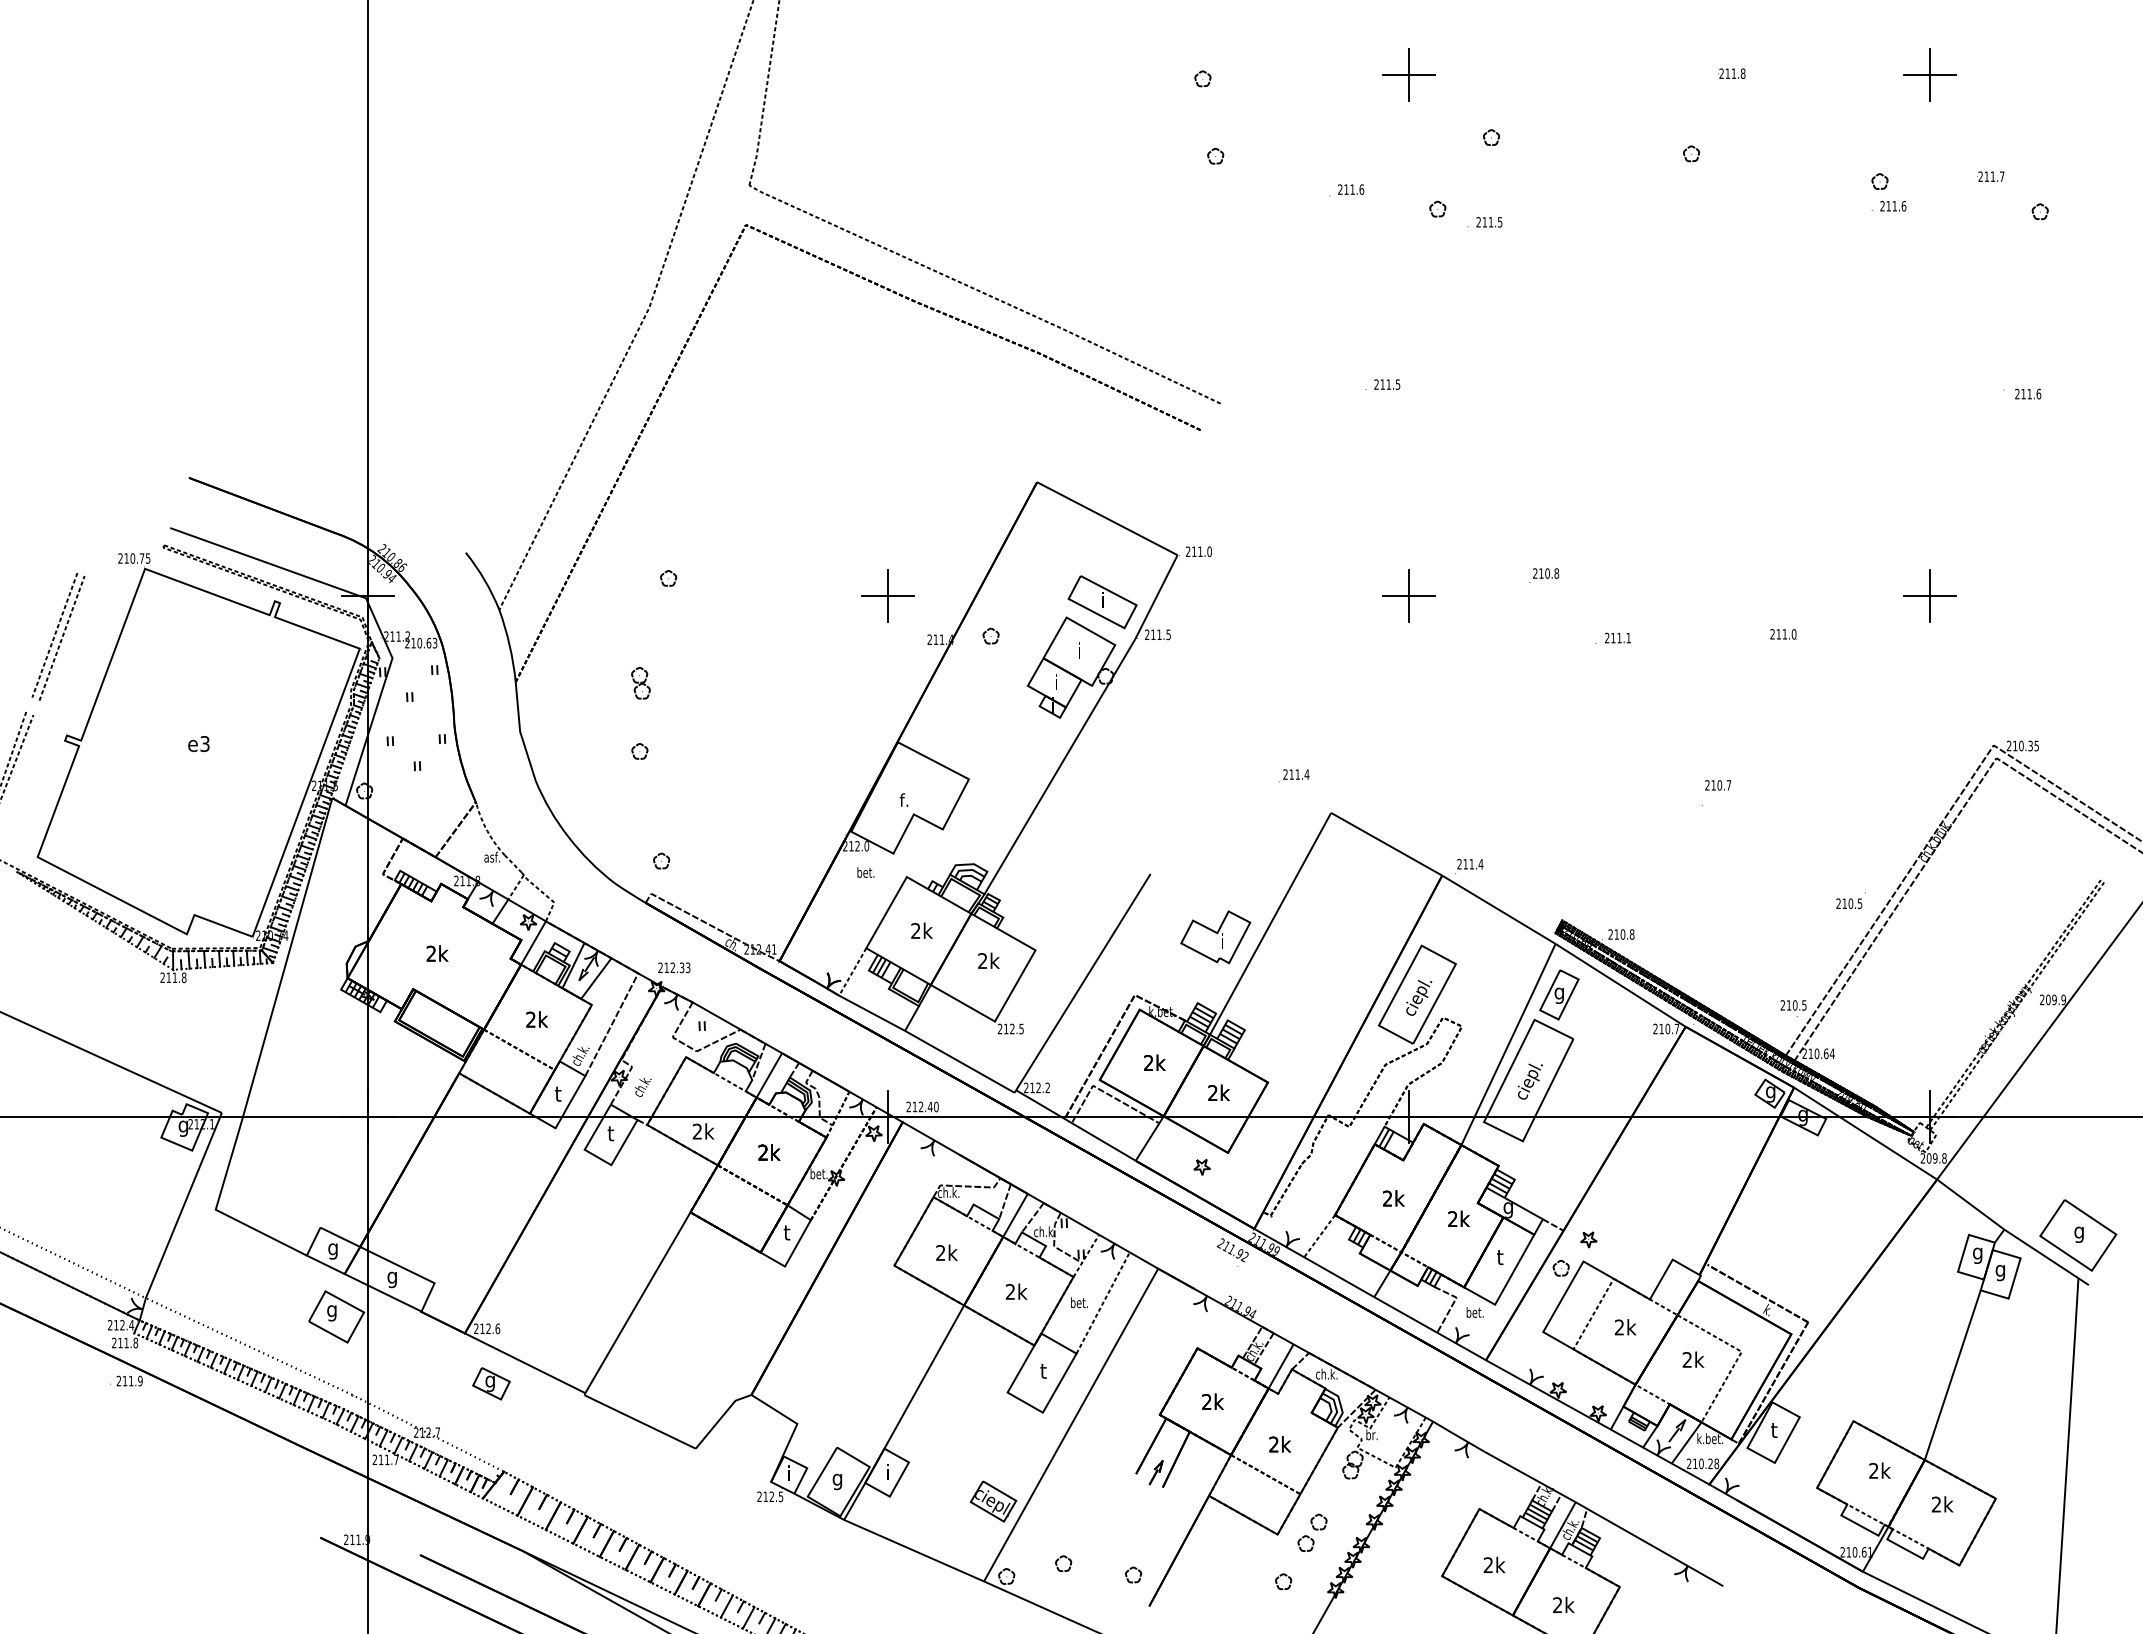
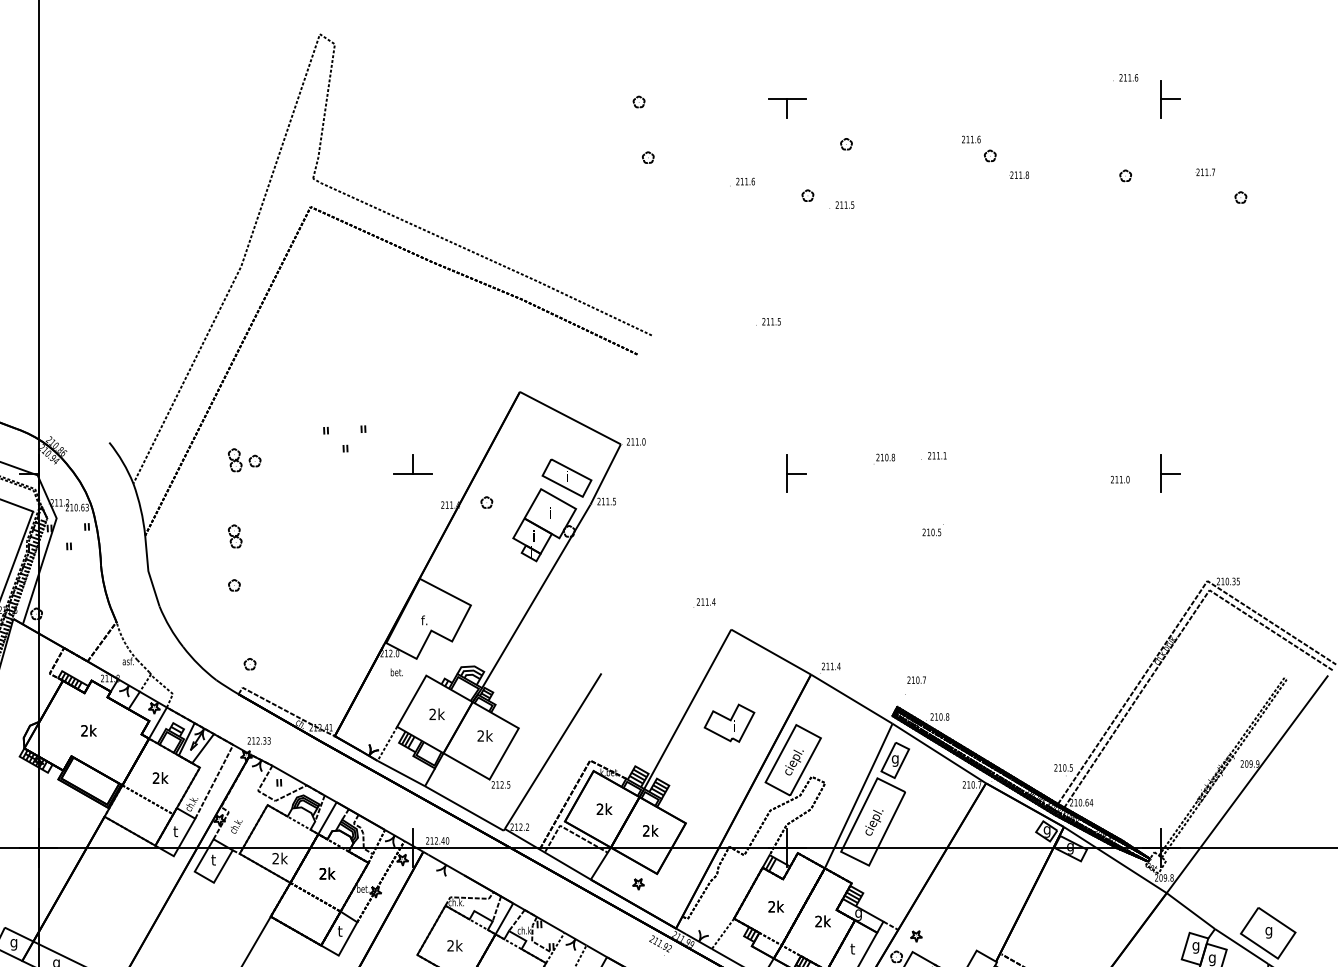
line: (1409, 62) -> (787, 90), removed
text: (1731, 73) -> (1018, 175), moved
line: (1916, 75) -> (1151, 99), removed
text: (1888, 206) -> (1125, 78), moved
text: (2022, 393) -> (967, 139), moved
part: (640, 577) -> (234, 460), added
line: (380, 595) -> (48, 473), removed
line: (1395, 595) -> (777, 473), removed
line: (1916, 595) -> (1151, 473), removed
line: (888, 608) -> (413, 482), removed
text: (1783, 634) -> (1120, 479), moved
text: (1612, 637) -> (933, 455), moved
part: (415, 761) -> (344, 445), moved
text: (1716, 792) -> (915, 685), moved
text: (1850, 900) -> (932, 530), moved
part: (1215, 937) -> (729, 723), moved

